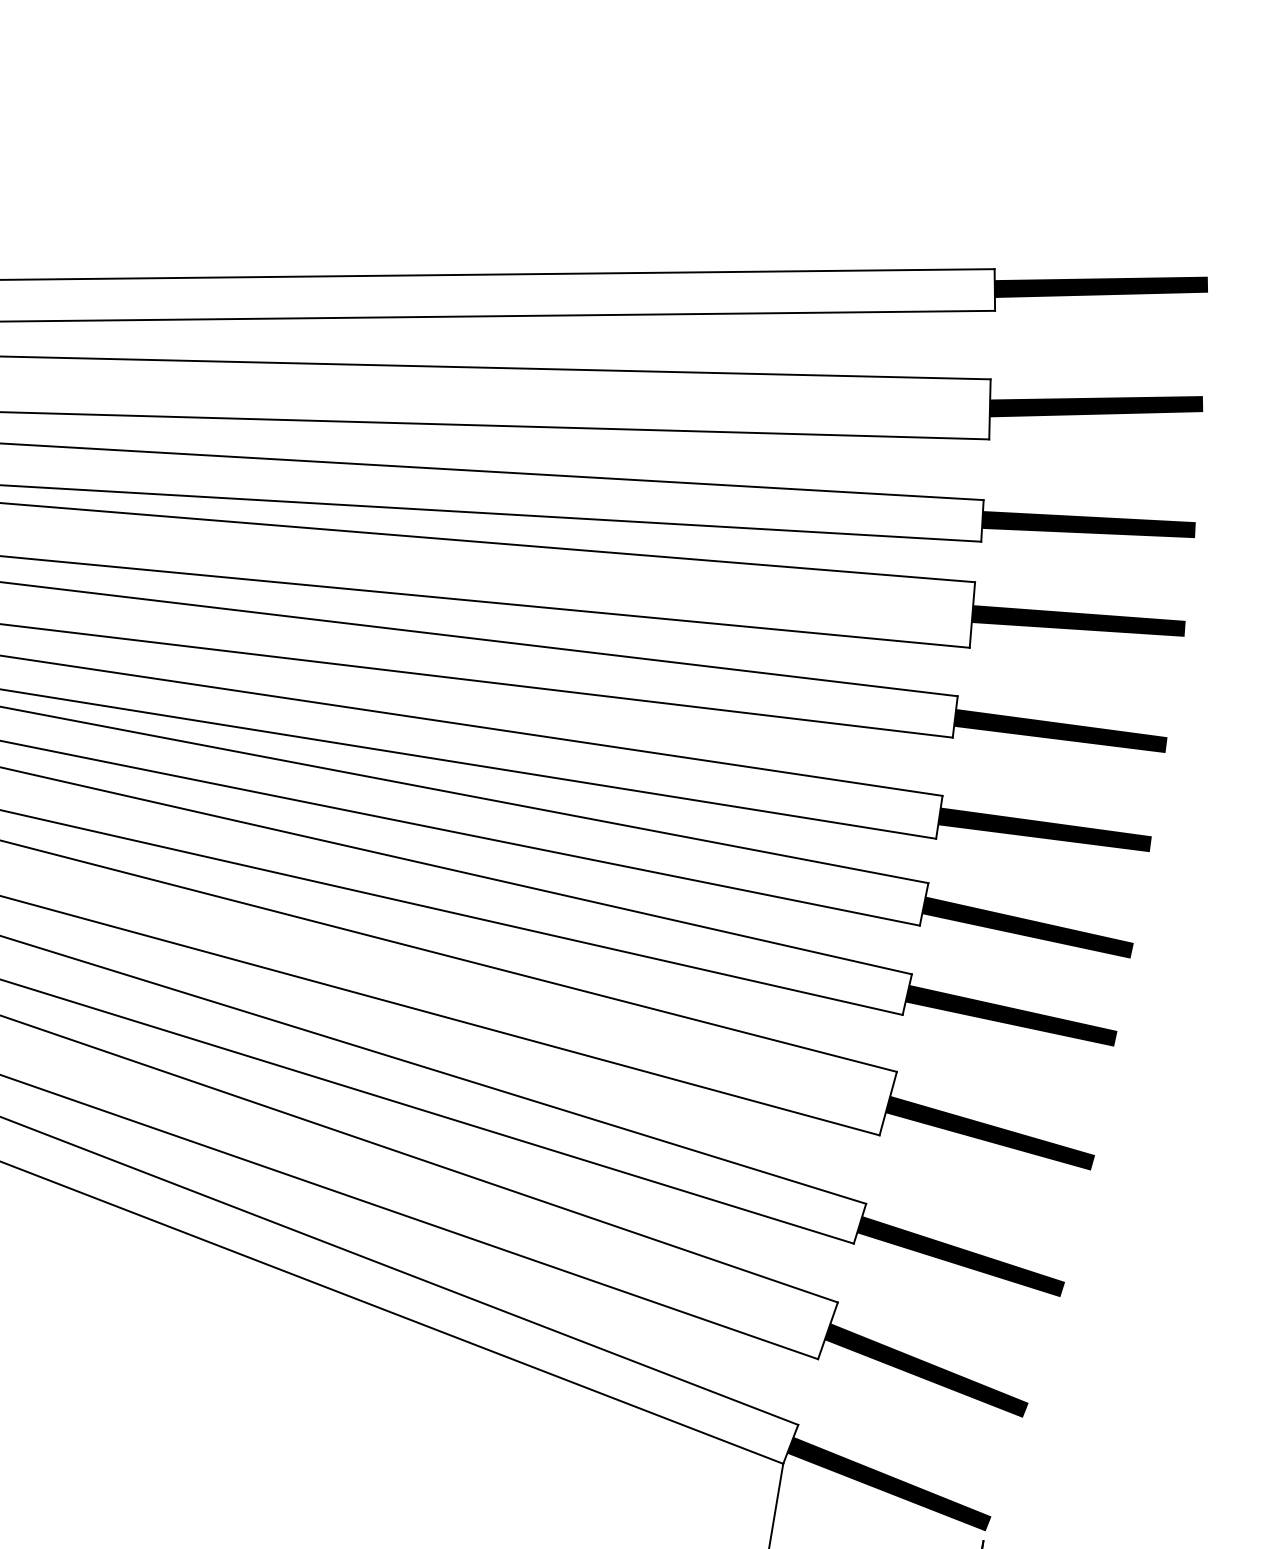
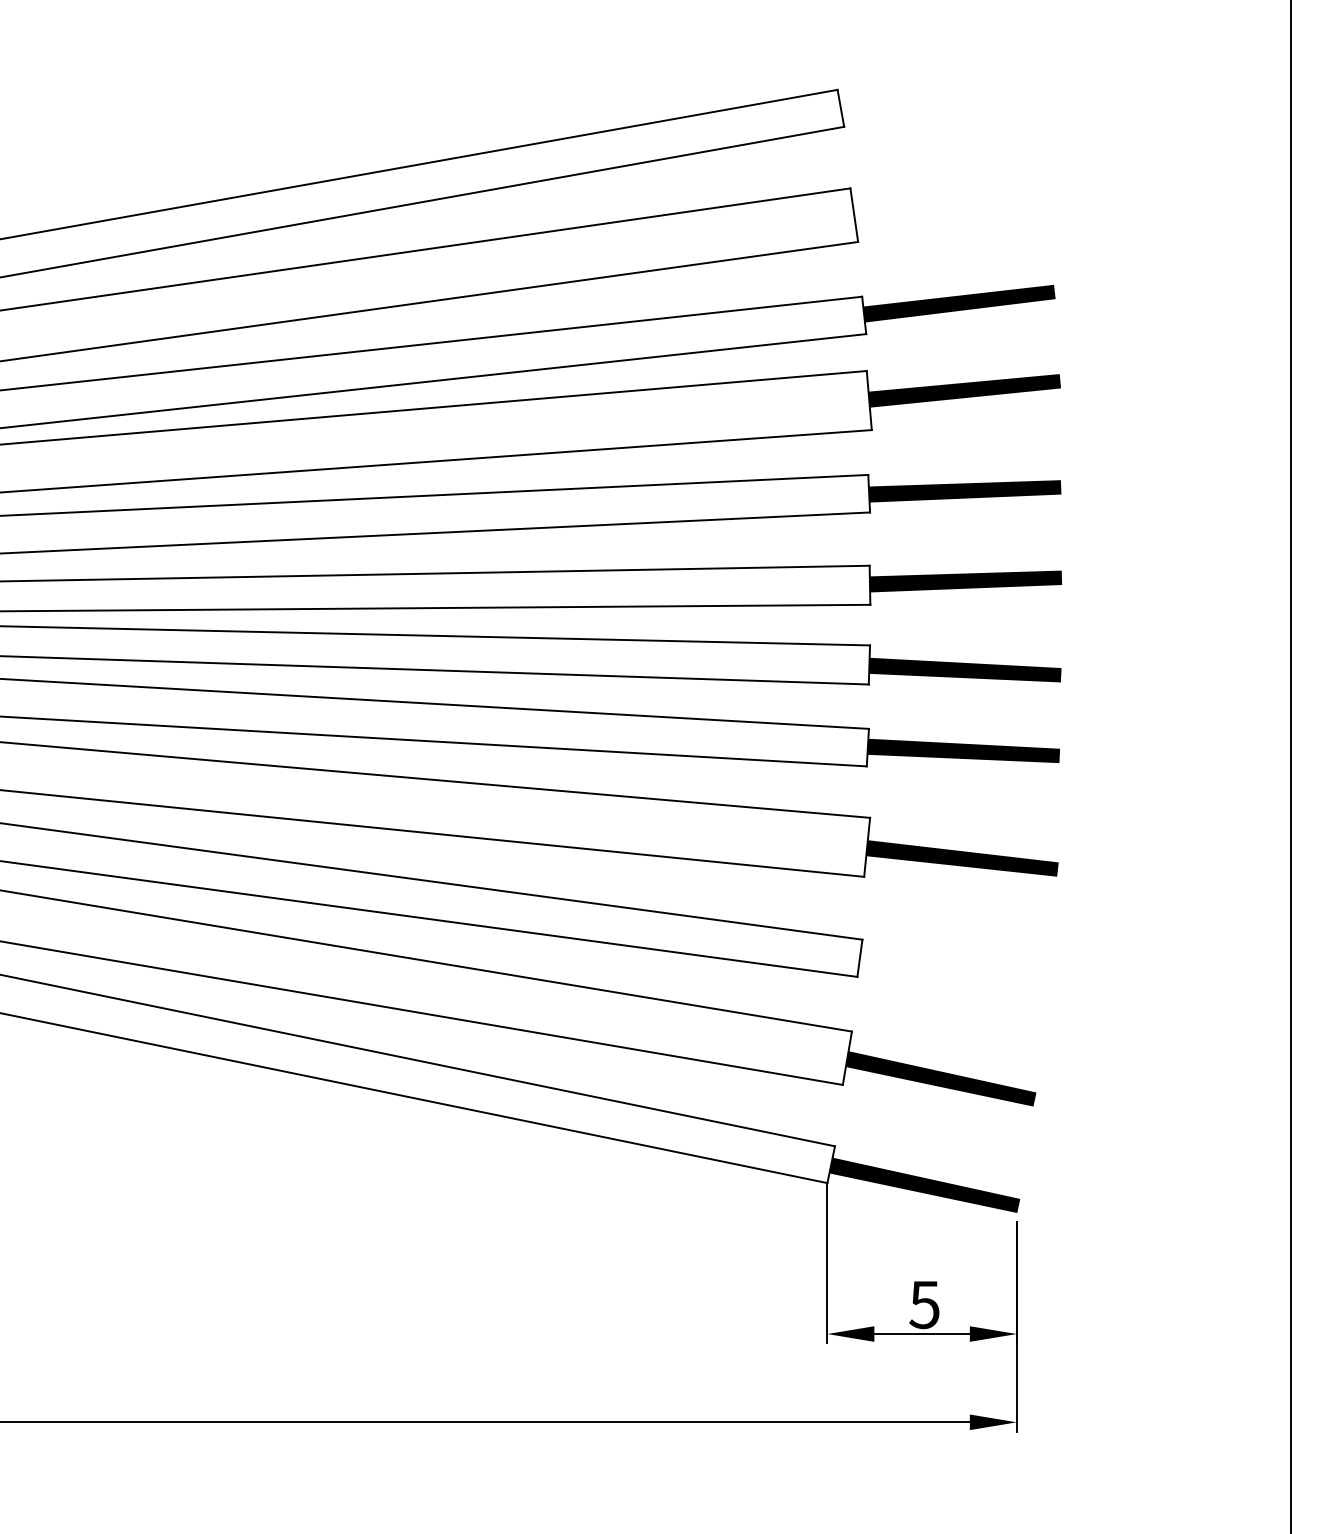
fill: (1100, 286) -> (934, 89), removed
fill: (1096, 406) -> (948, 196), removed
fill: (960, 1256) -> (954, 972), removed

